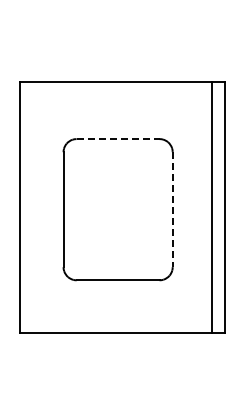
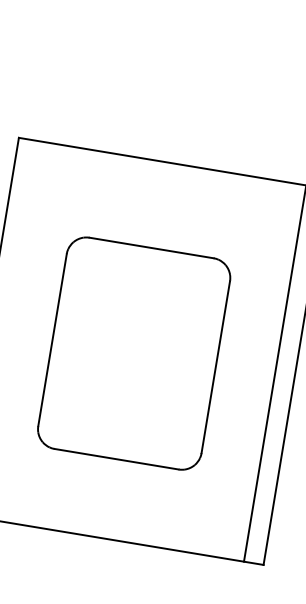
line: (118, 139) -> (152, 248), dashed -> solid
line: (172, 210) -> (215, 368), dashed -> solid

